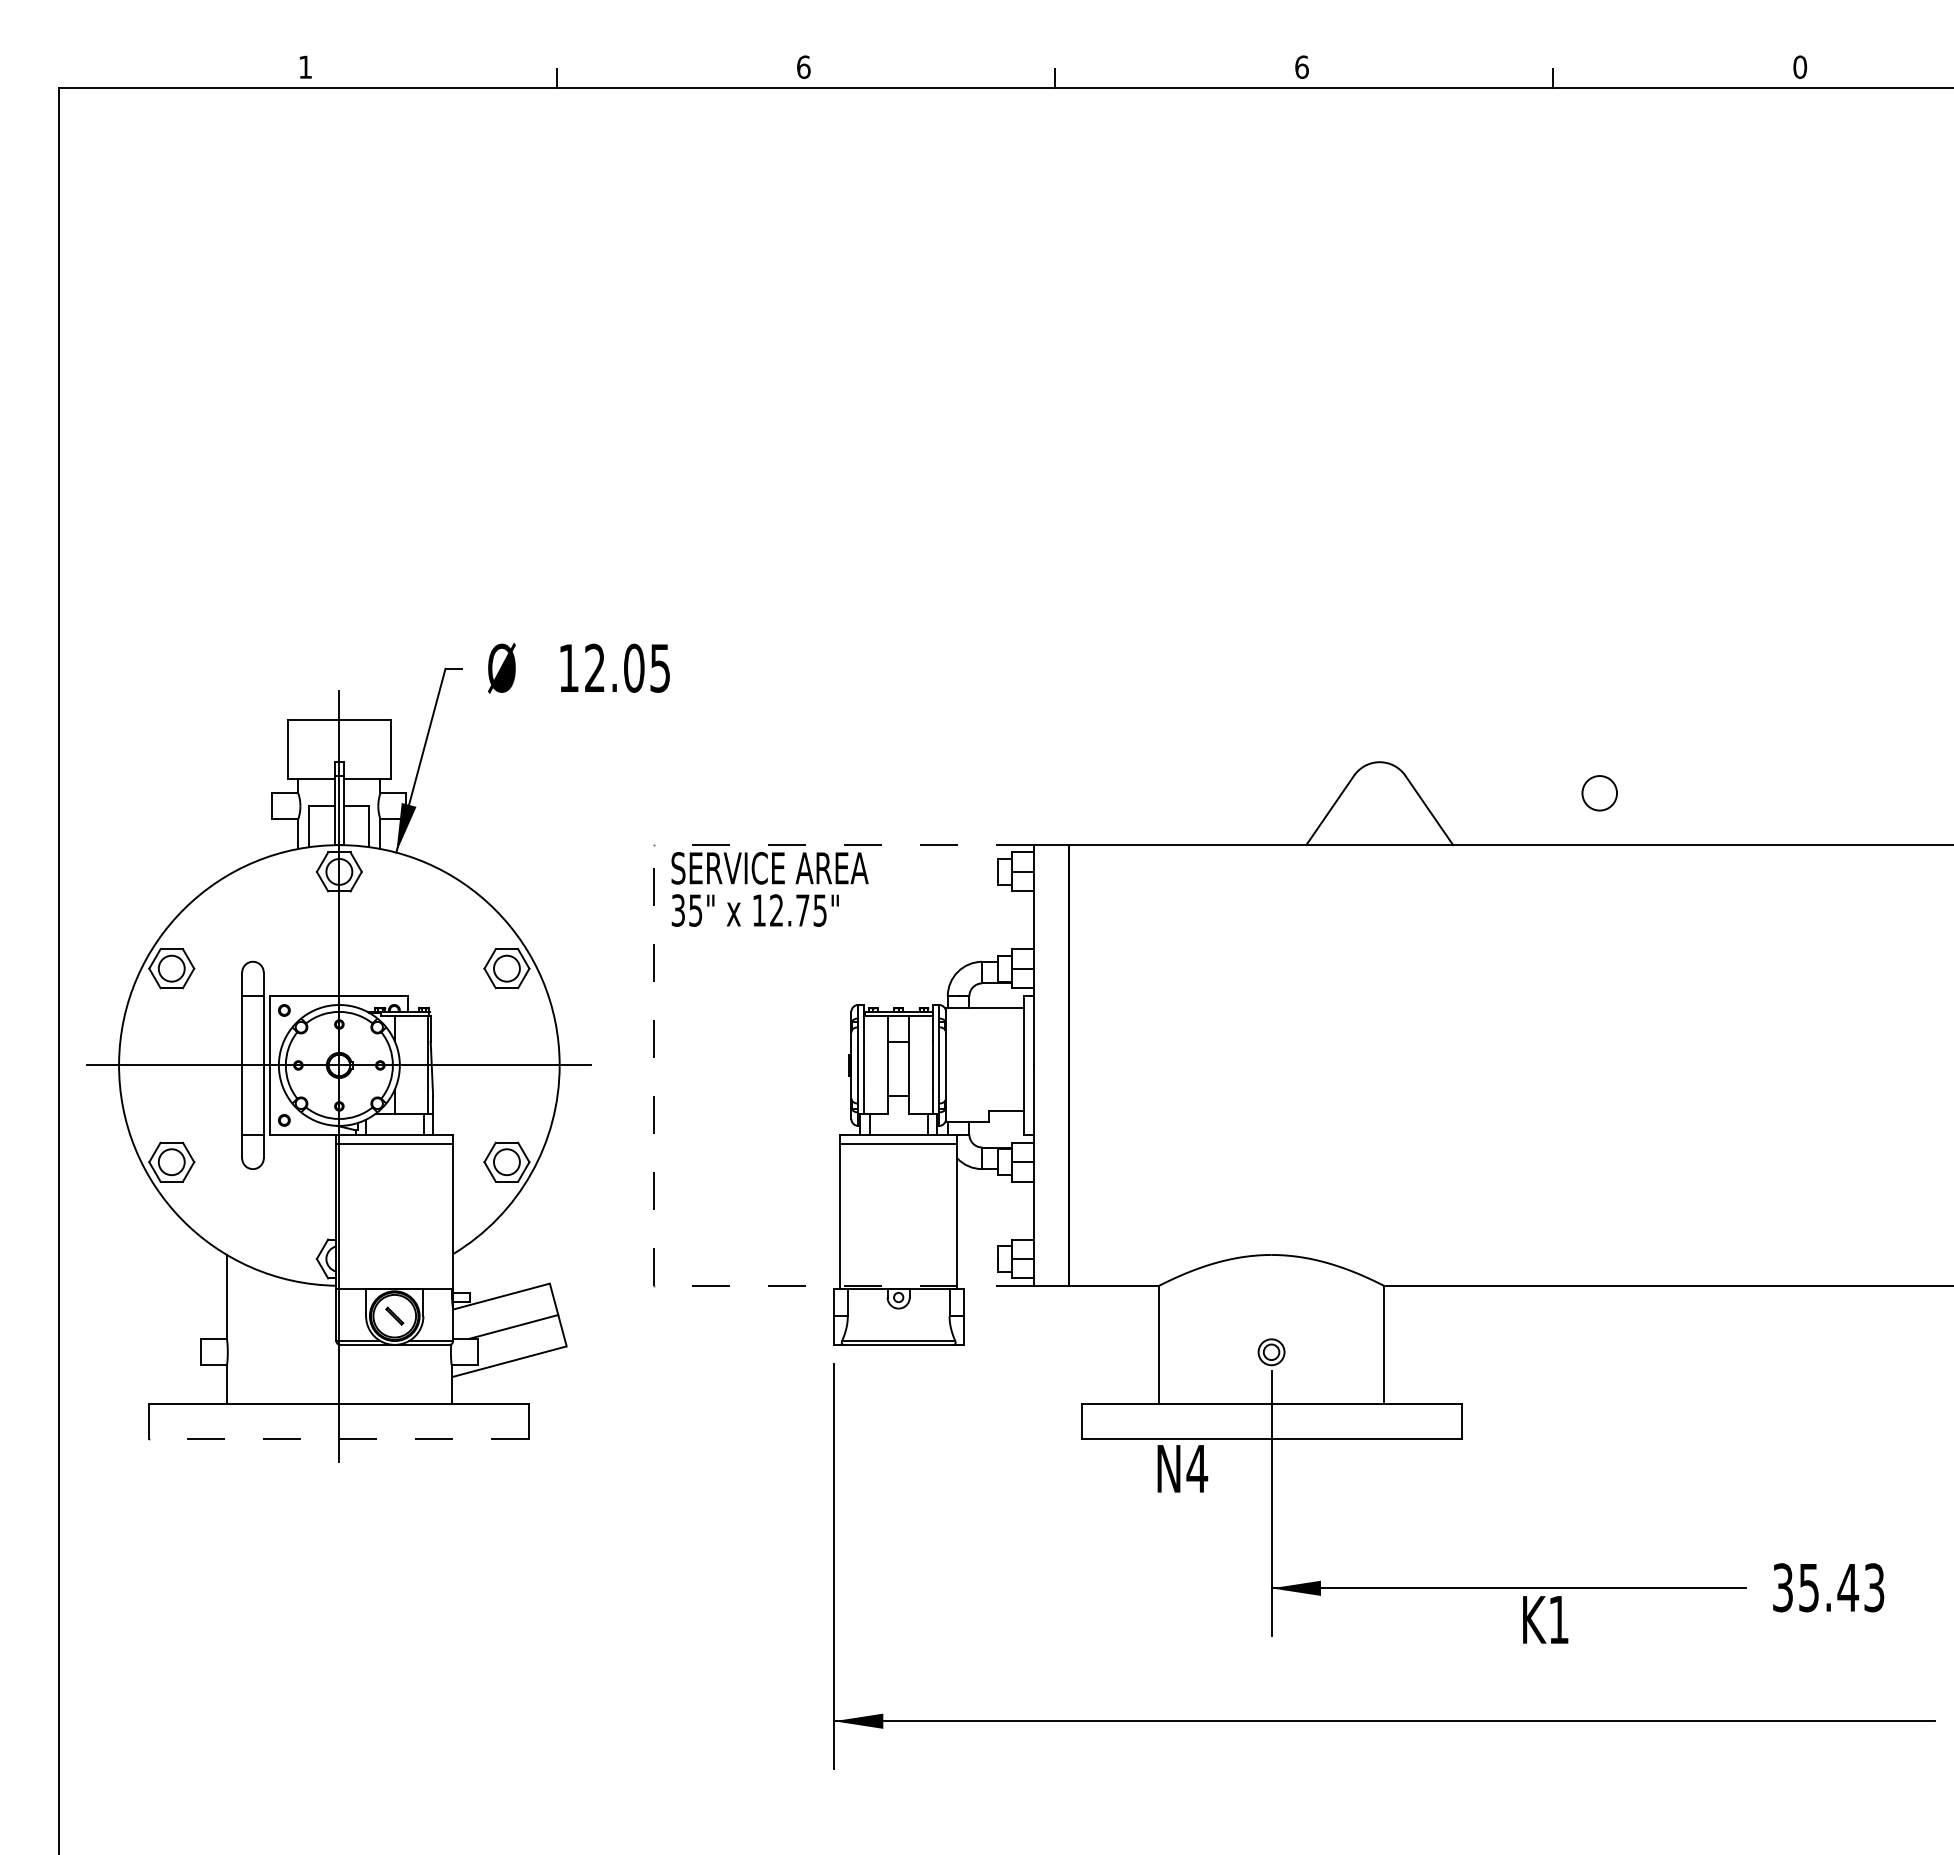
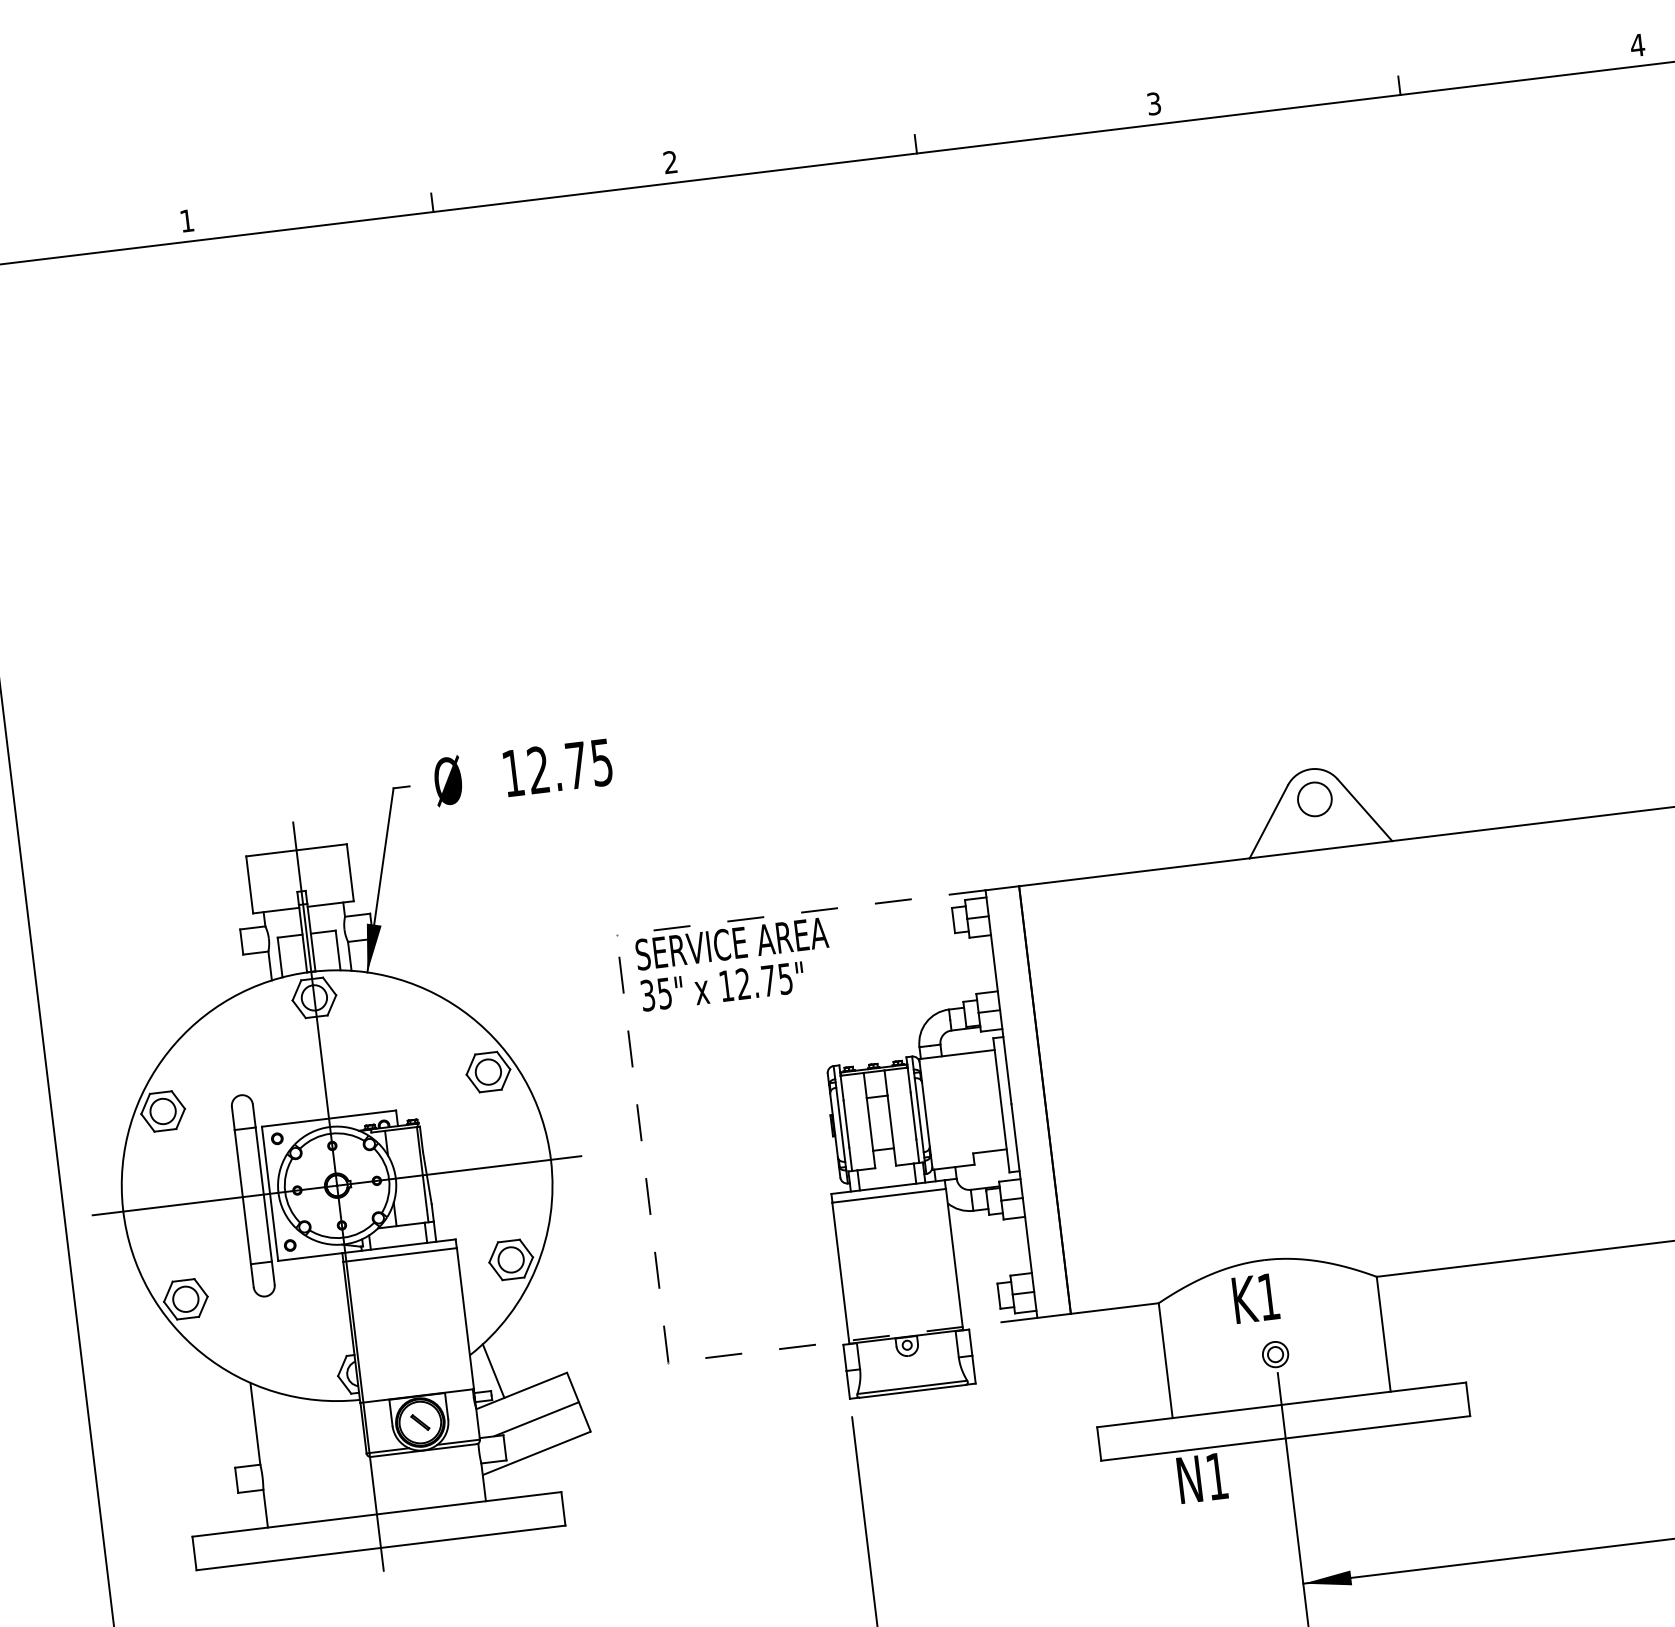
text: (803, 66) -> (670, 161), 6 -> 2
text: (1301, 66) -> (1153, 103), 6 -> 3
text: (1800, 66) -> (1637, 44), 0 -> 4
text: (634, 667) -> (576, 764), 12.05 -> 12.75
circle: (1599, 793) -> (1314, 799), moved
line: (475, 1272) -> (493, 1370), added
line: (338, 1438) -> (380, 1547), dashed -> solid
text: (1197, 1468) -> (1217, 1476), N4 -> N1
text: (1545, 1619) -> (1255, 1298), moved

